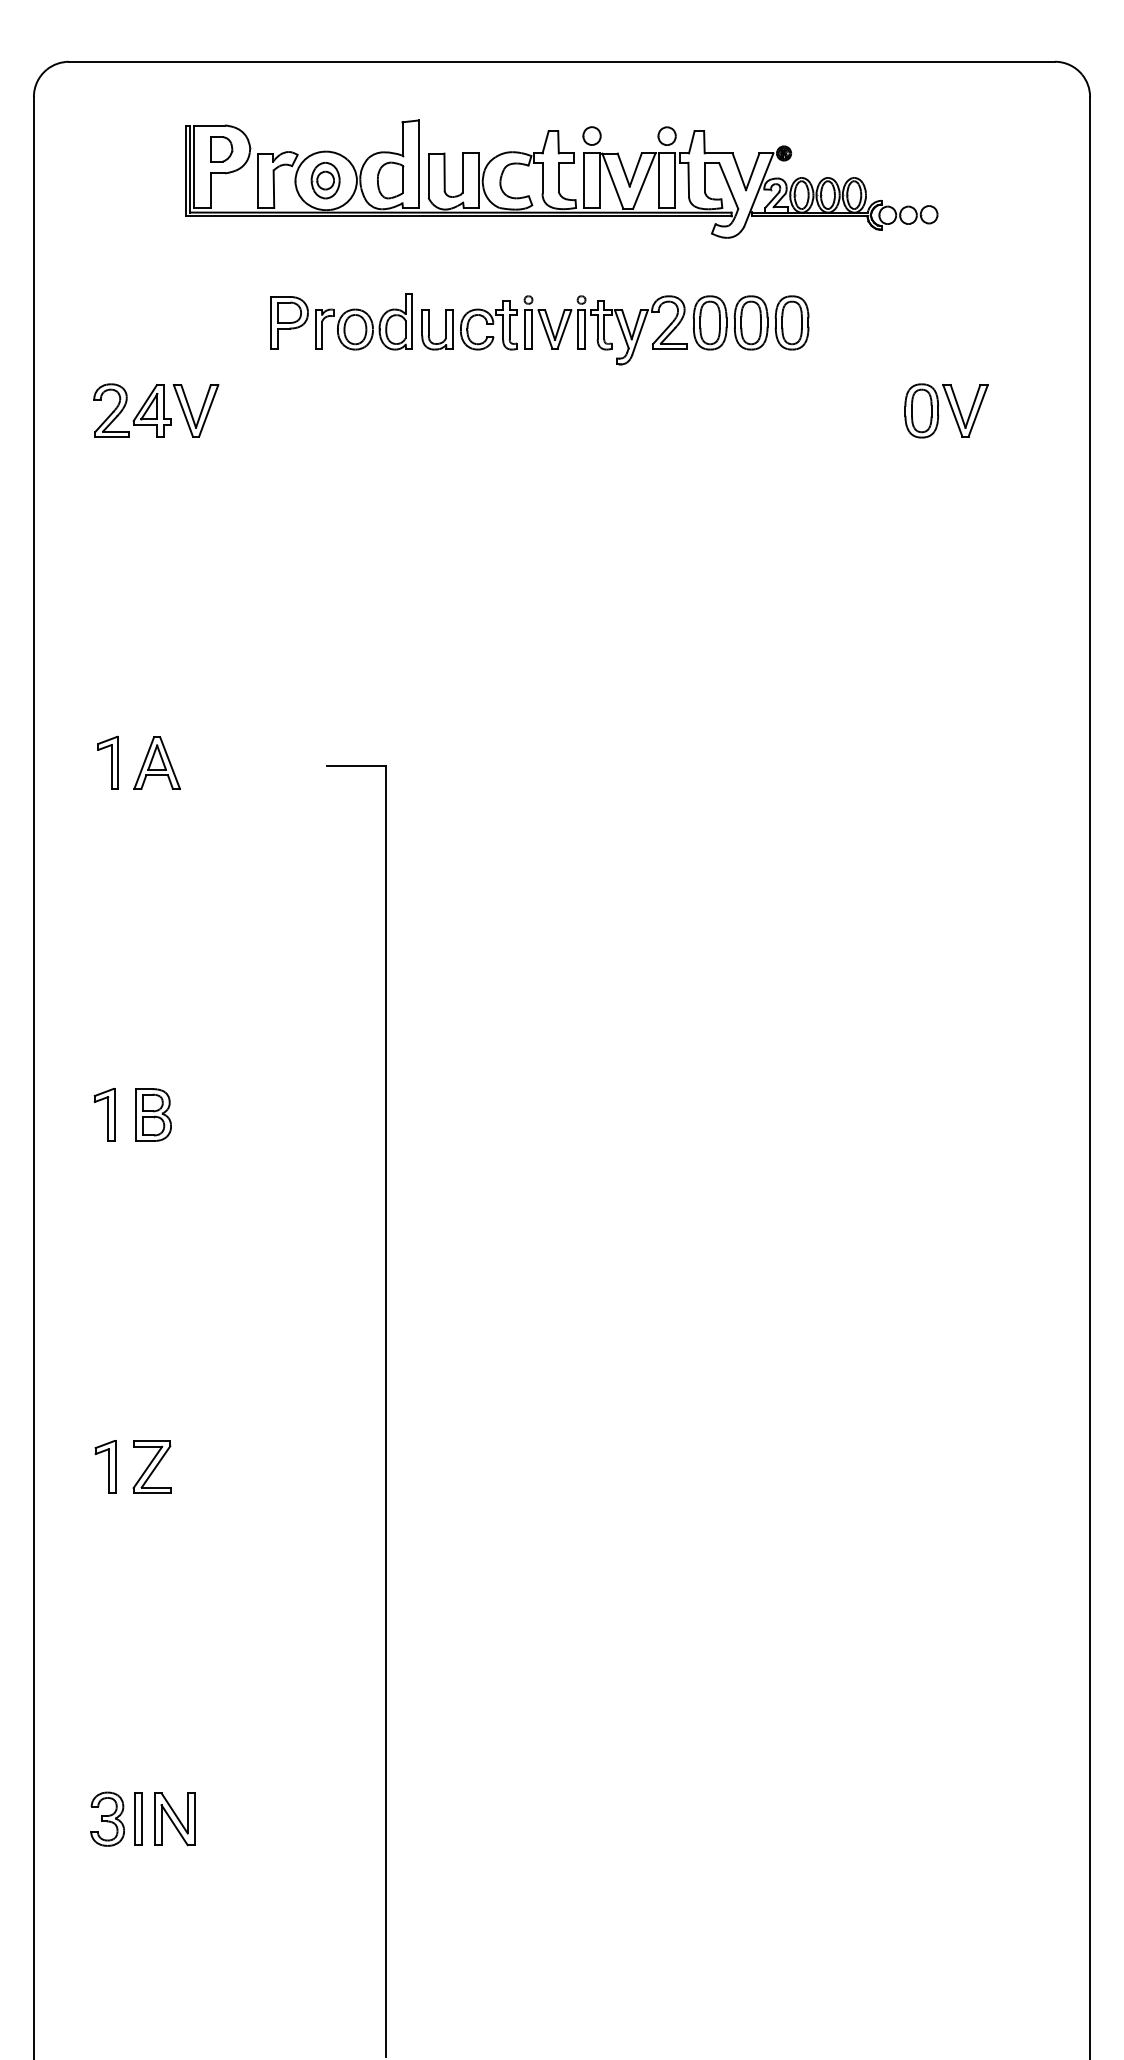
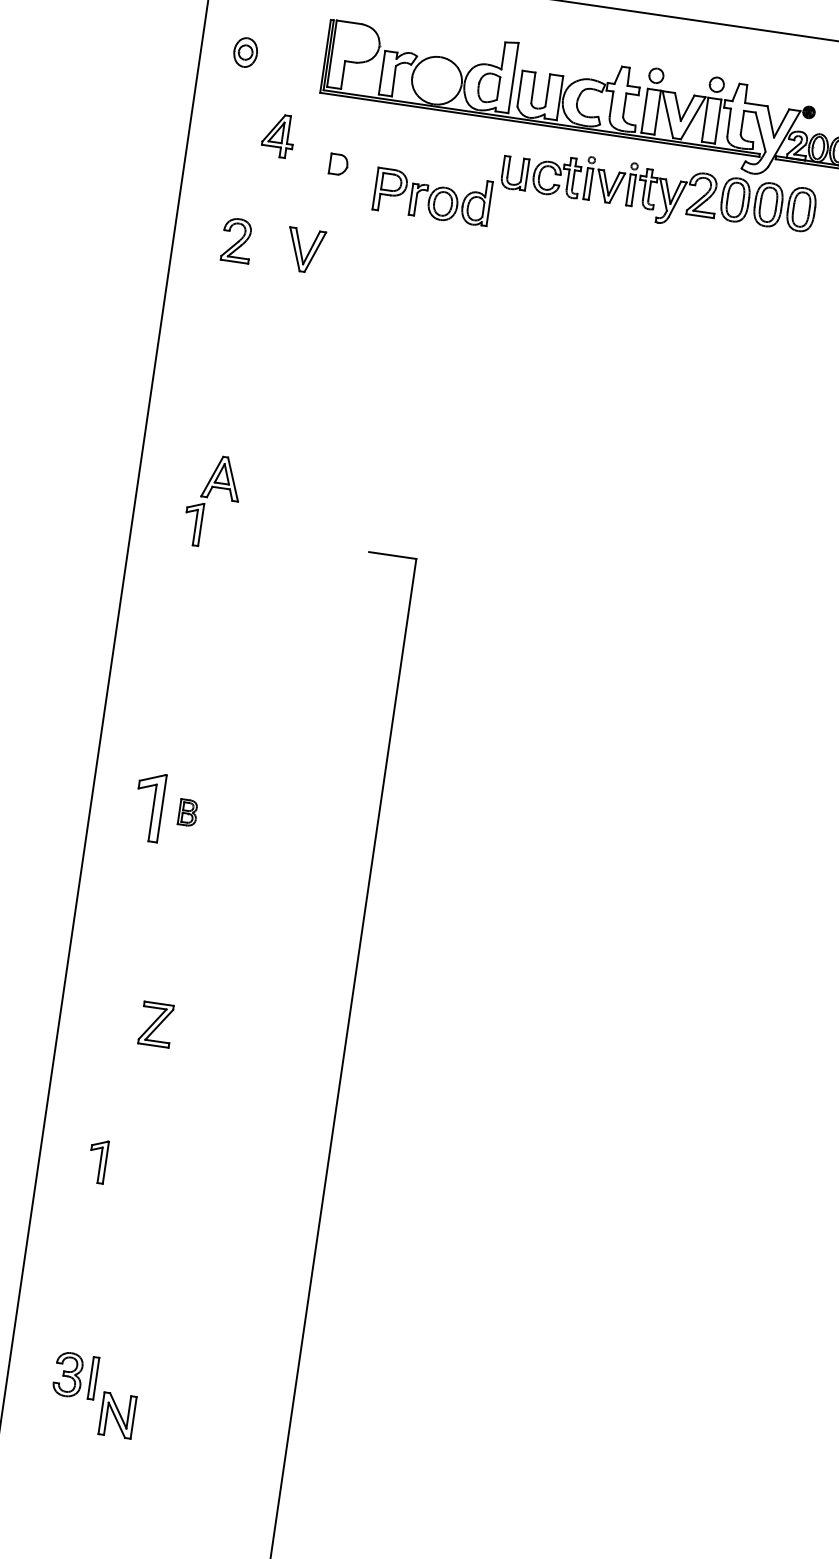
part: (221, 149) -> (338, 164), moved
part: (325, 180) -> (245, 52), moved
part: (615, 330) -> (658, 194), moved
part: (151, 410) -> (277, 135), moved
part: (156, 762) -> (222, 477), moved
part: (104, 1114) -> (148, 806), size x1.6
part: (153, 1114) -> (188, 812), size x0.6
part: (105, 1466) -> (97, 1161), moved
part: (151, 1466) -> (155, 1024), moved
part: (174, 1819) -> (117, 1415), moved

